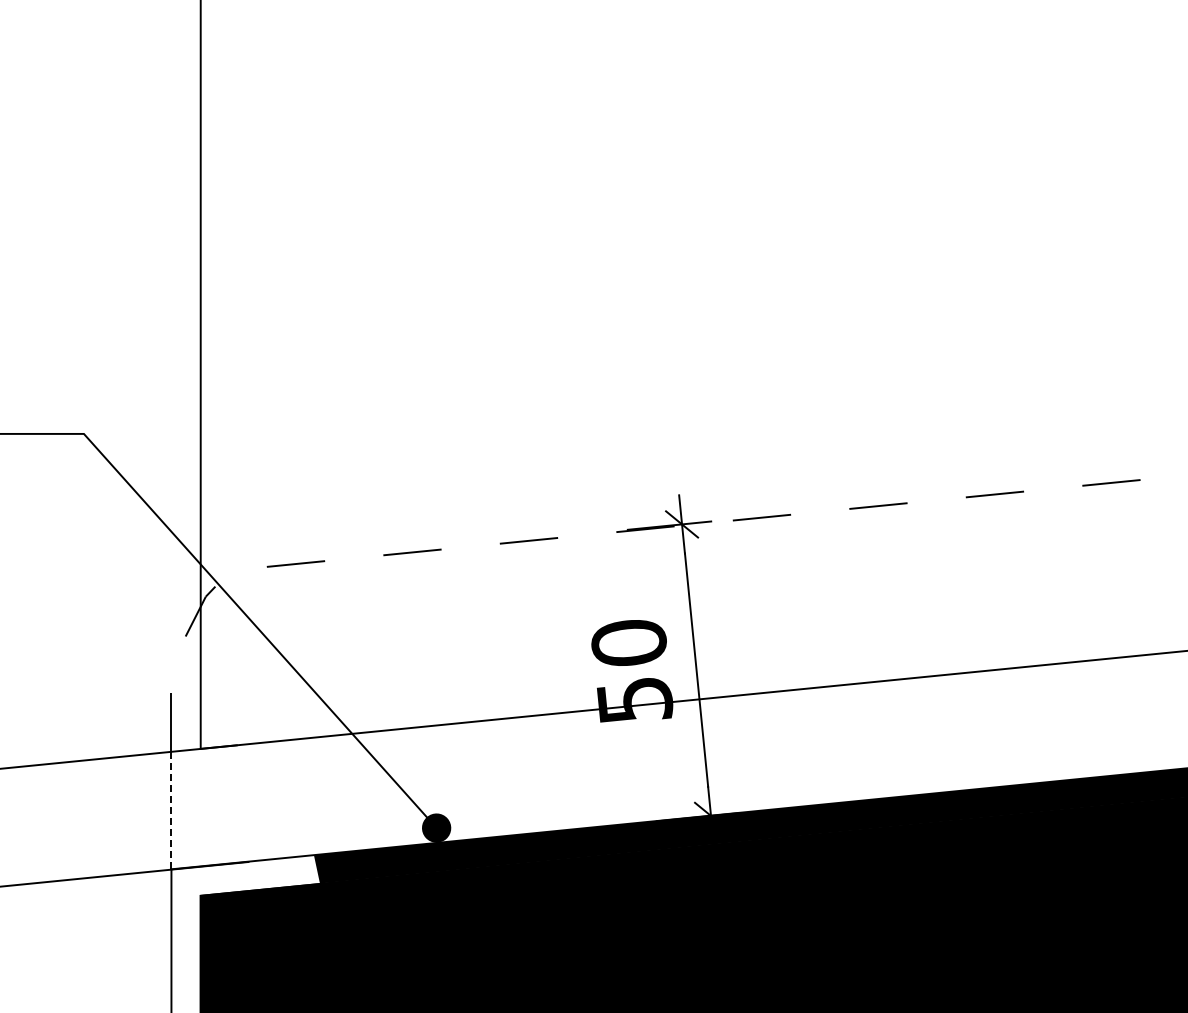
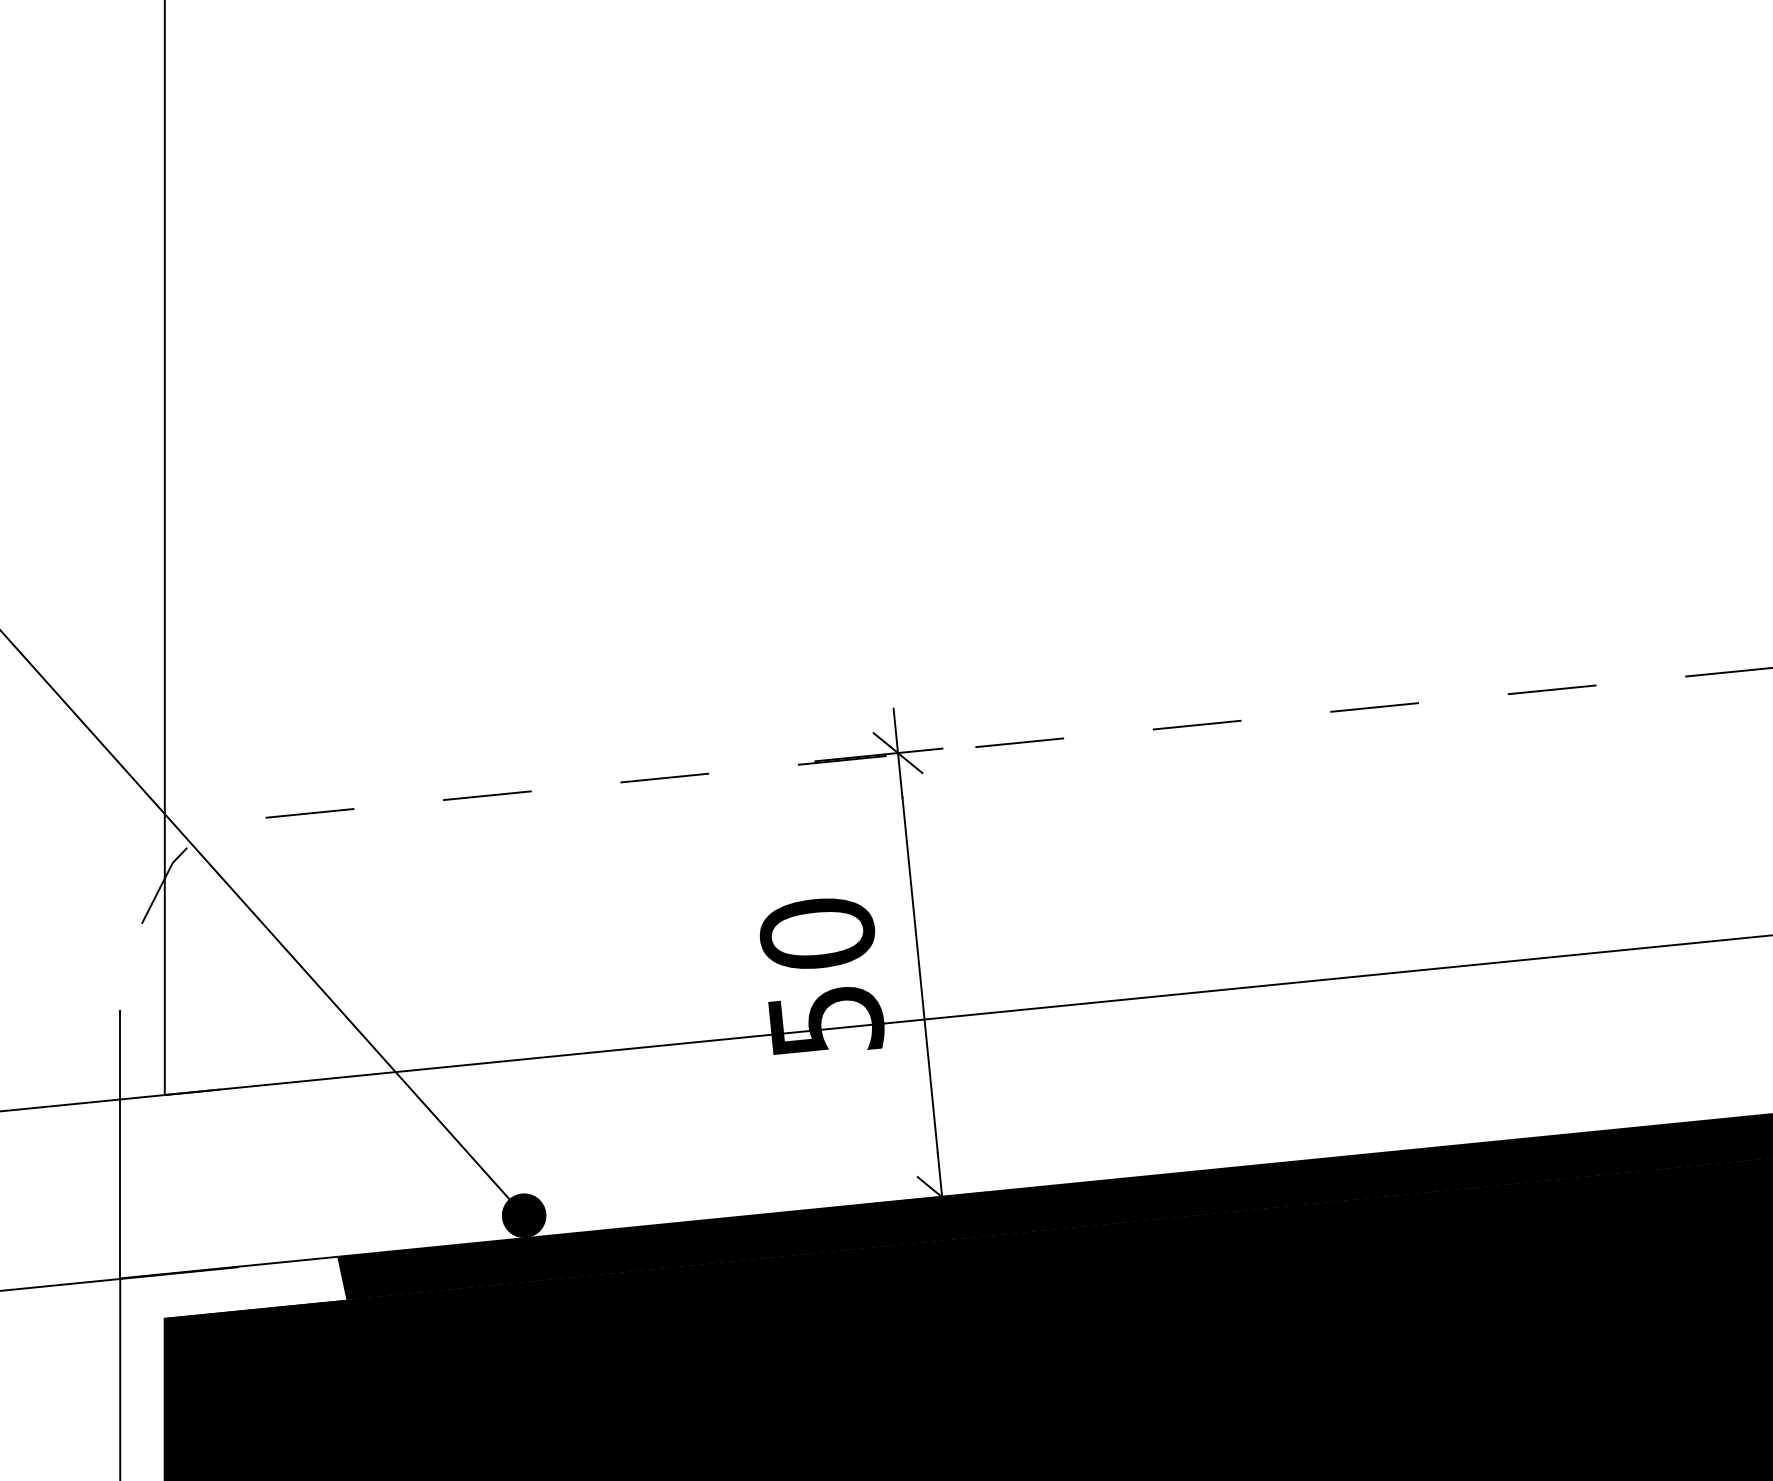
line: (171, 810) -> (120, 1188), dashed -> solid

